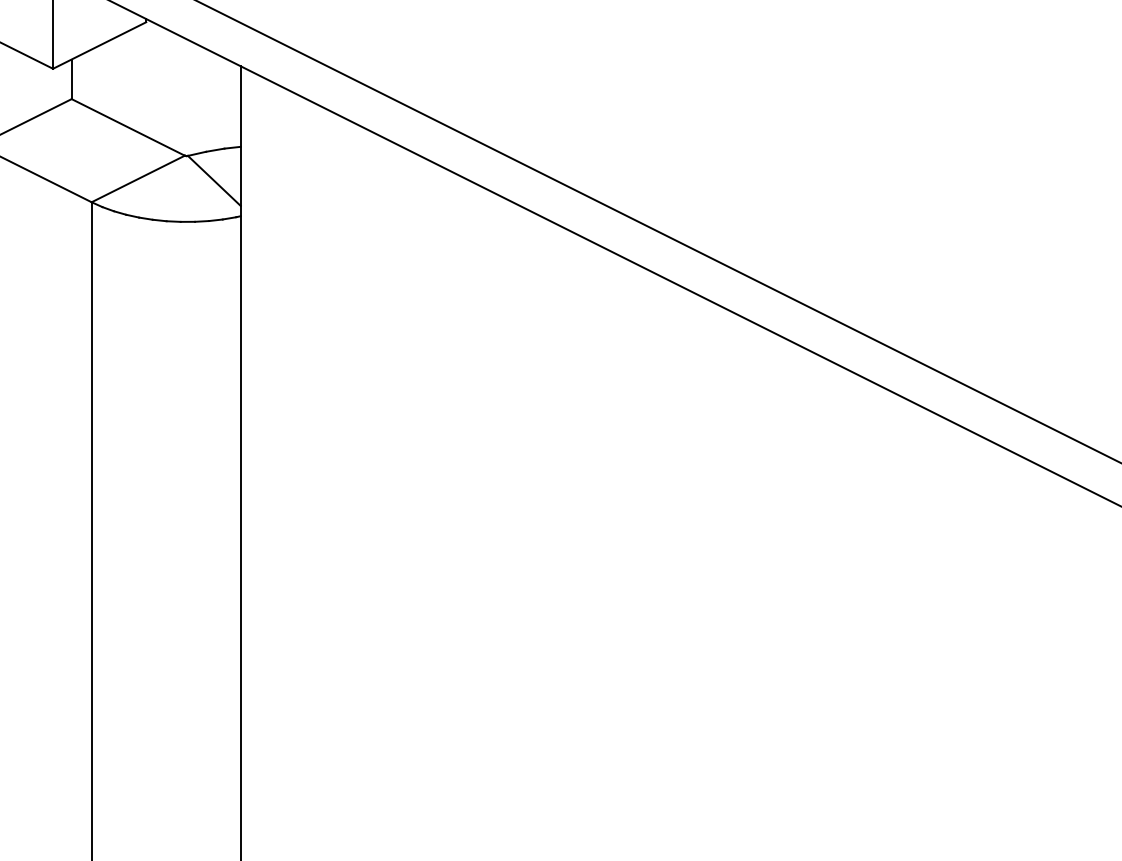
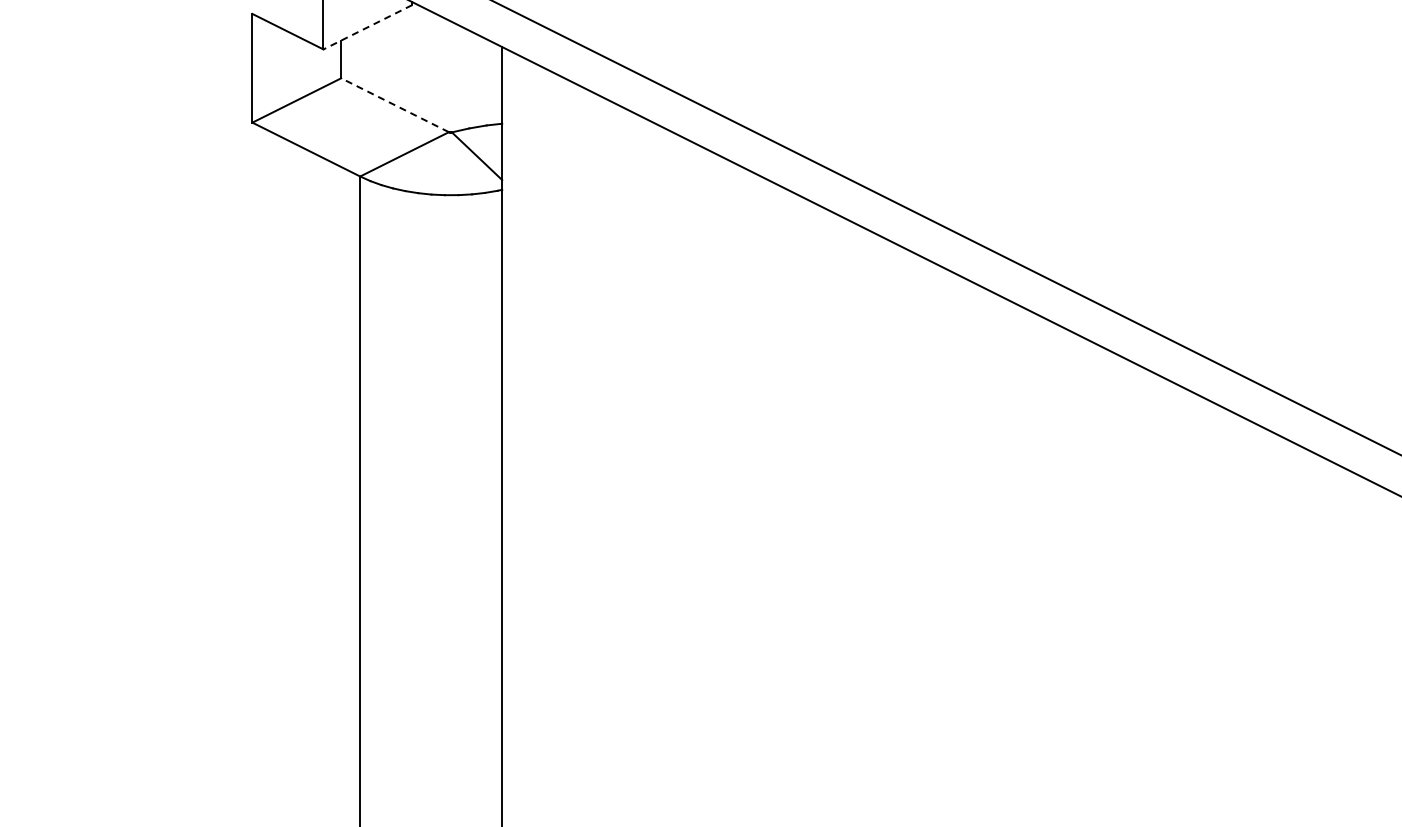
line: (99, 45) -> (367, 27), solid -> dashed
line: (127, 127) -> (394, 105), solid -> dashed

